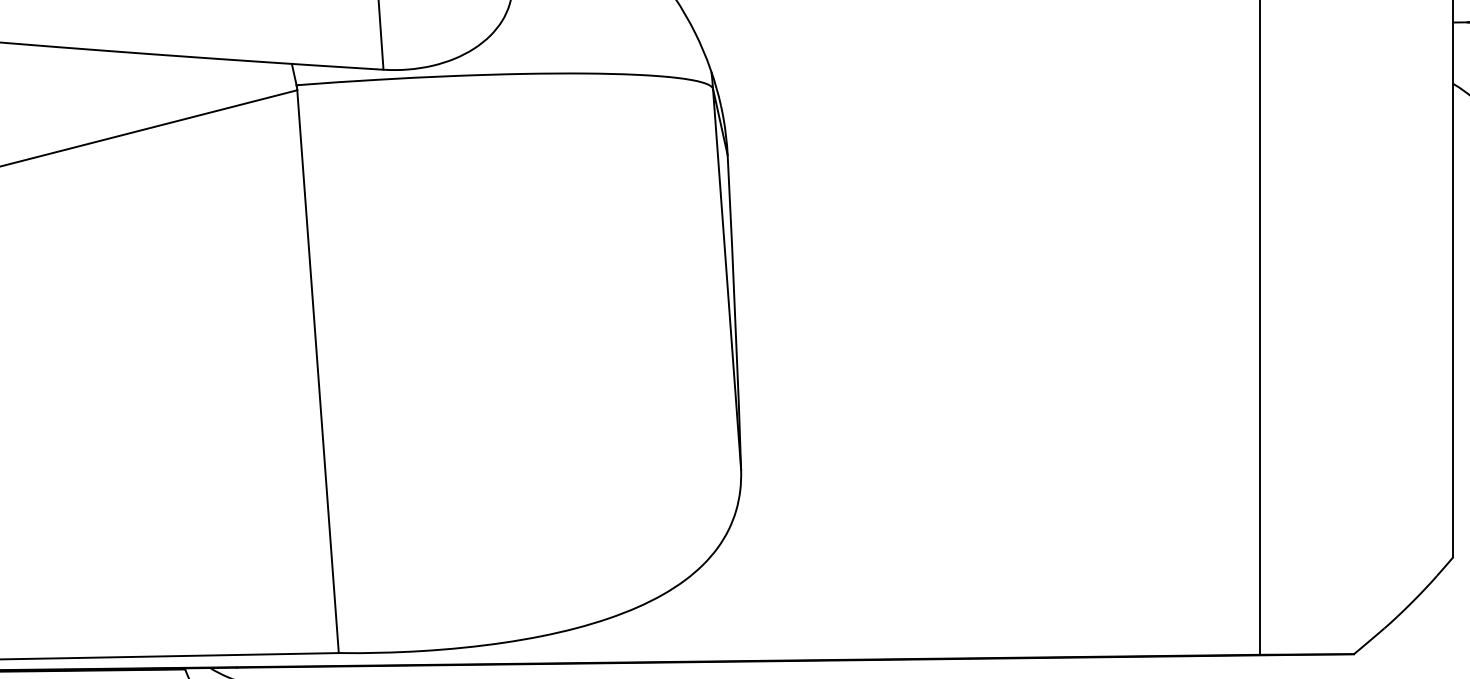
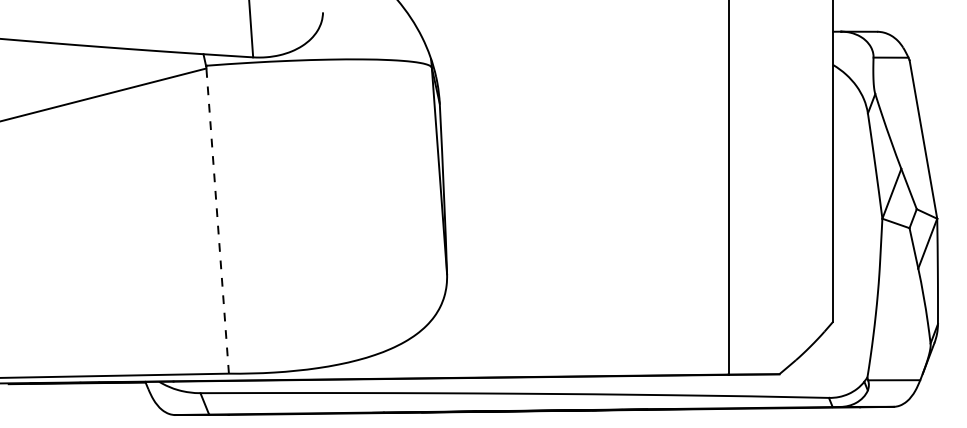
line: (317, 372) -> (217, 221), solid -> dashed

